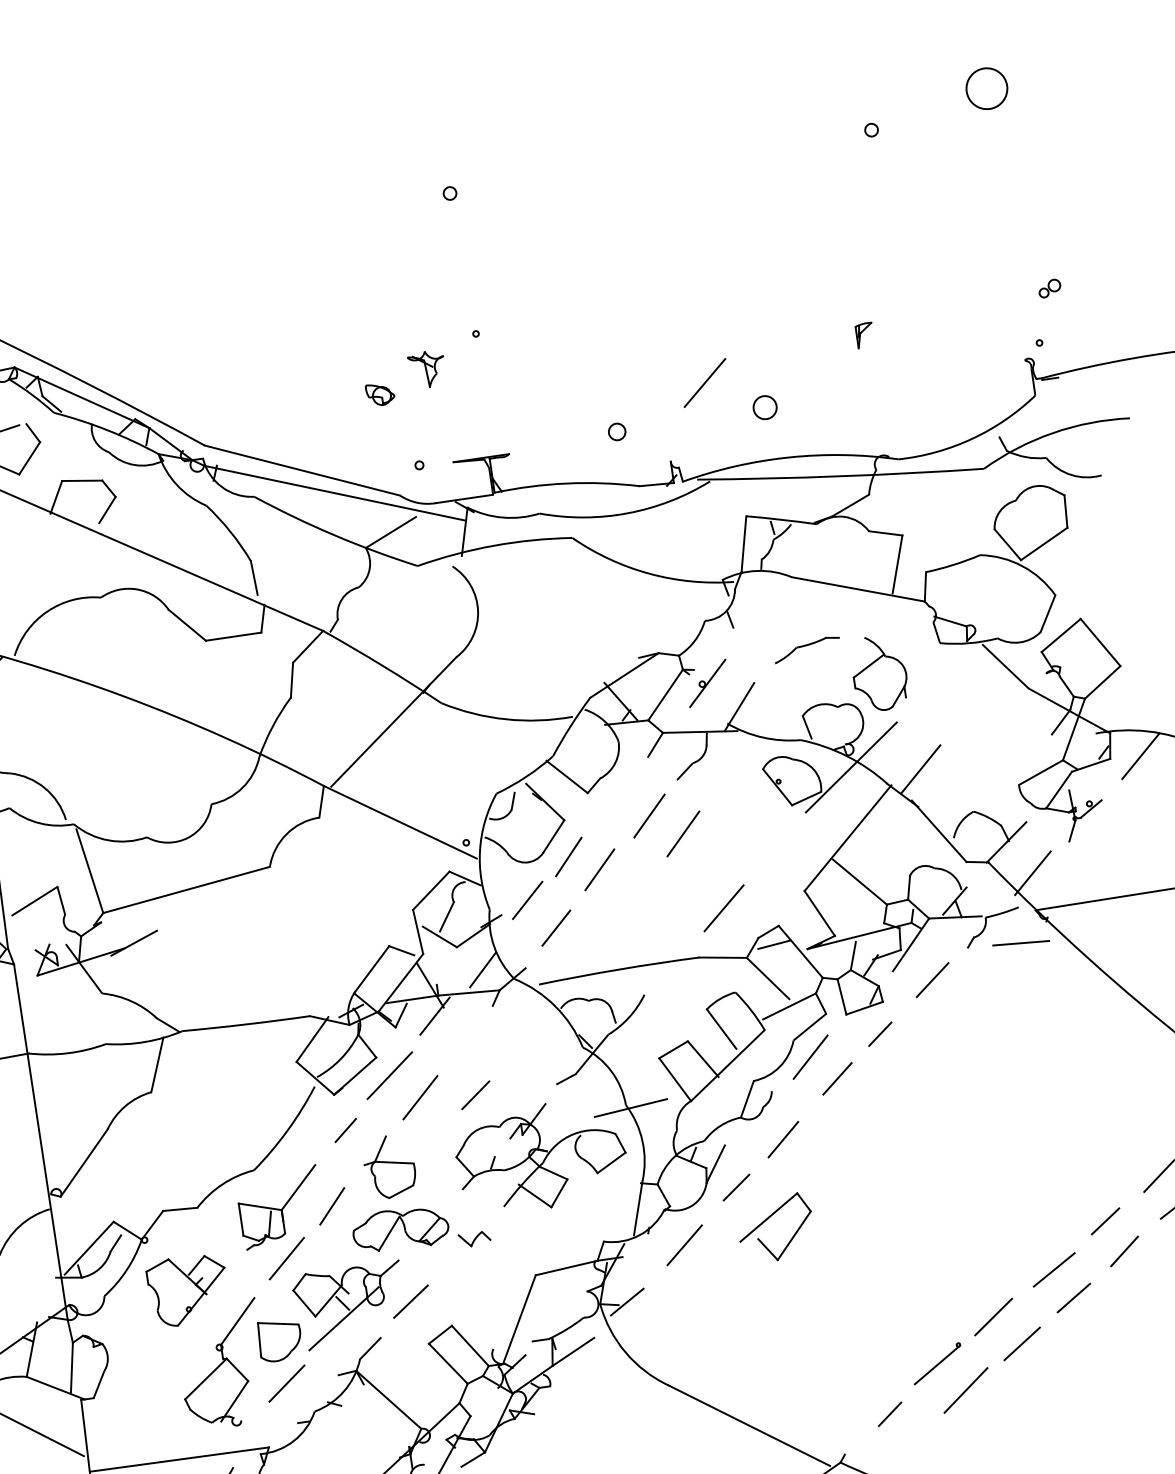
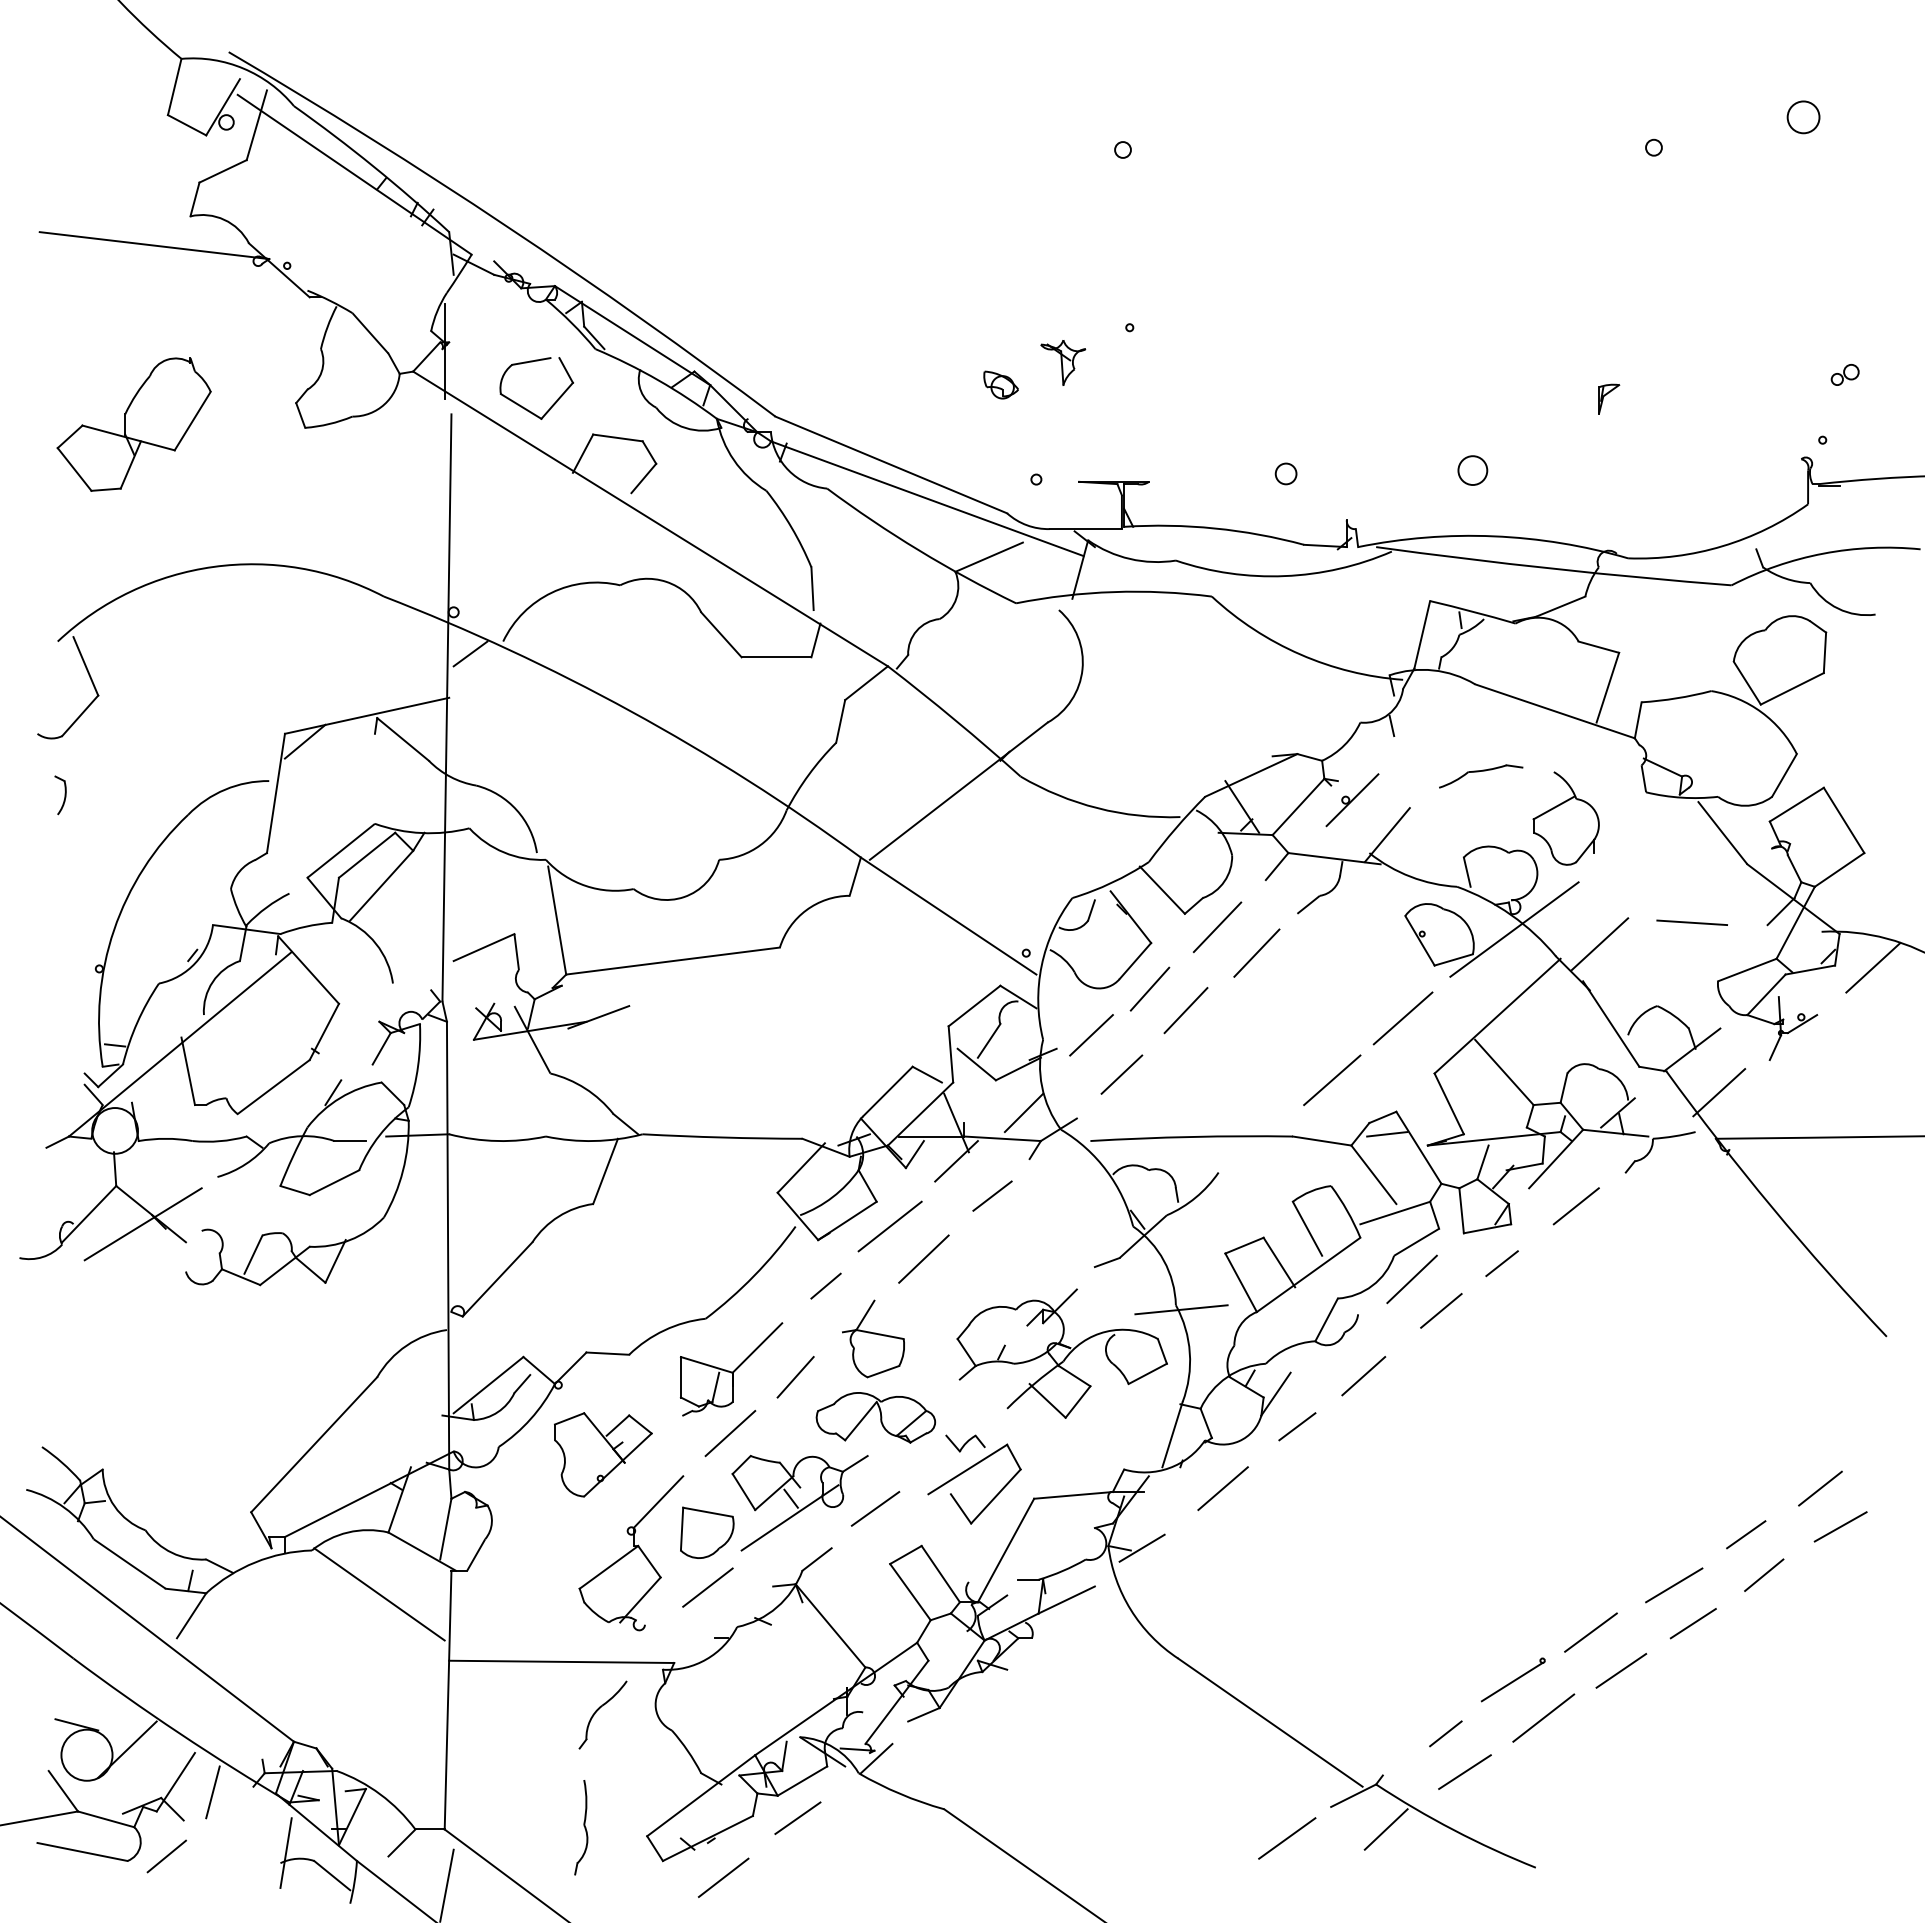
circle: (986, 88) -> (1803, 117), size x0.62
line: (704, 383) -> (1402, 1018), moved
line: (683, 833) -> (1217, 926), moved
line: (1020, 943) -> (1691, 922), moved
line: (475, 1094) -> (992, 1195), moved
part: (767, 1220) -> (965, 1472), moved
line: (909, 1442) -> (1464, 1771), added

